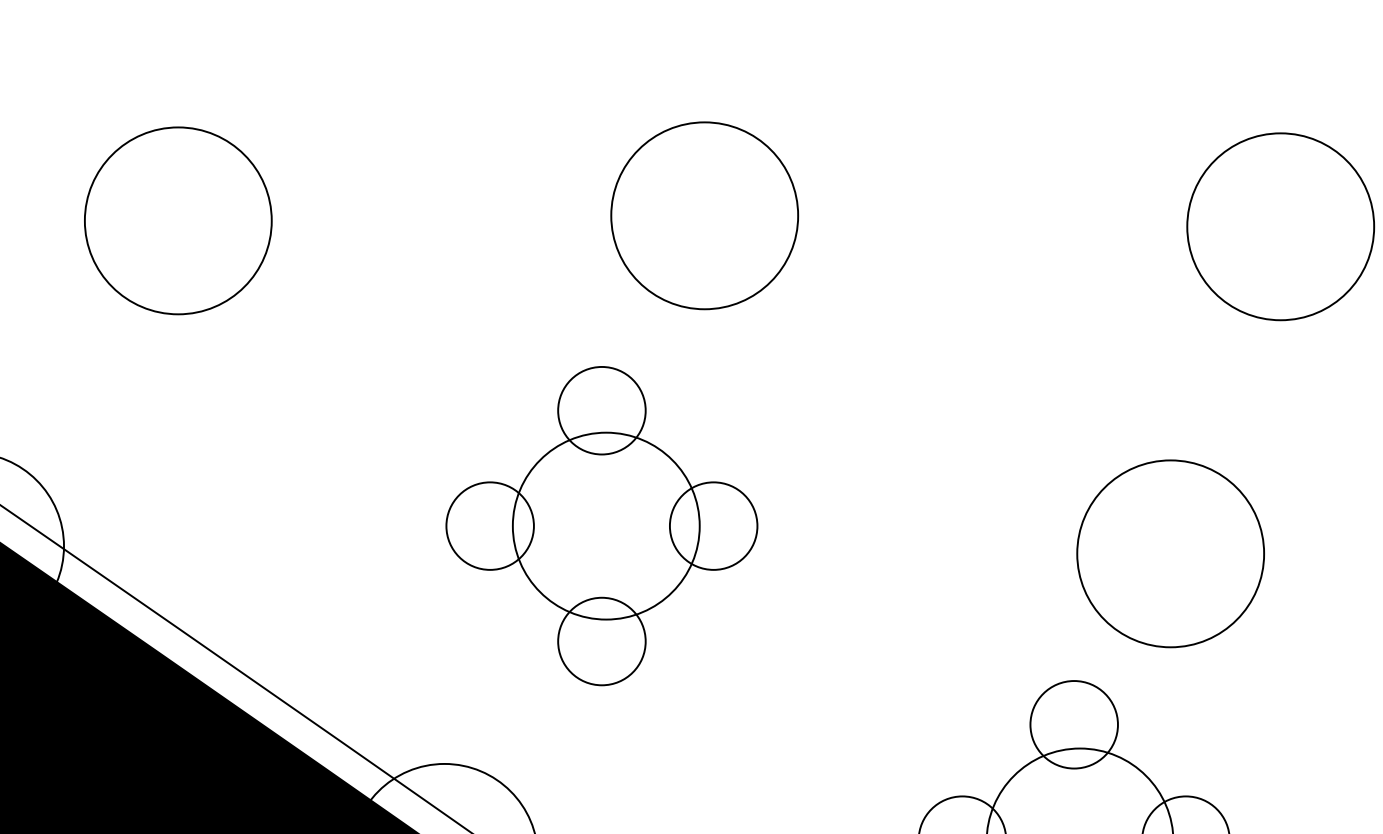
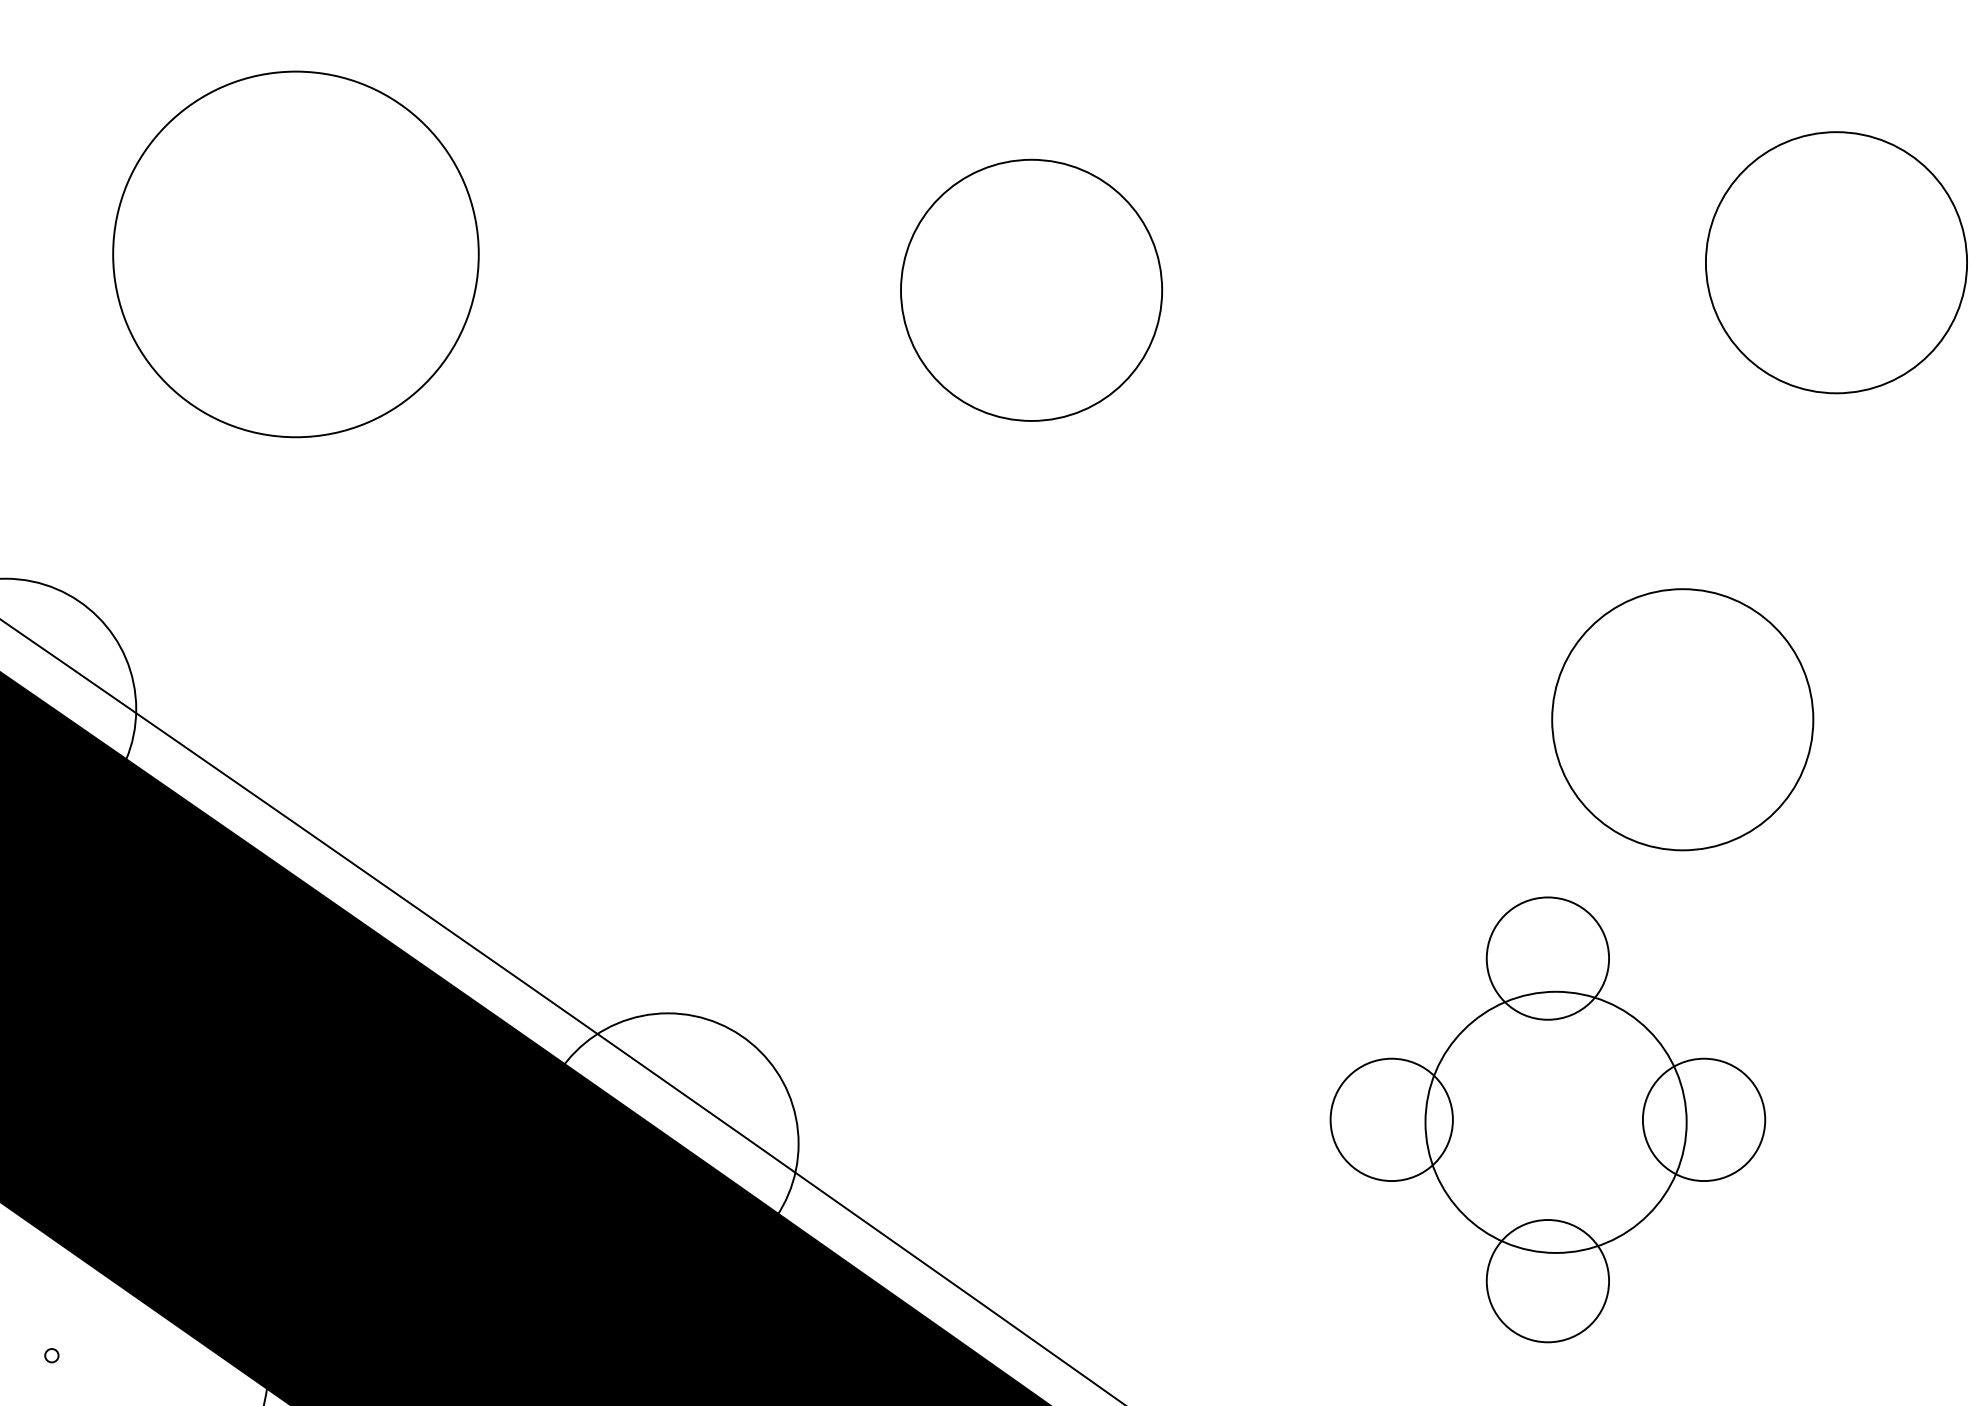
part: (704, 215) -> (1031, 289), moved
part: (177, 220) -> (295, 254), size x1.4
part: (601, 525) -> (887, 680), removed

